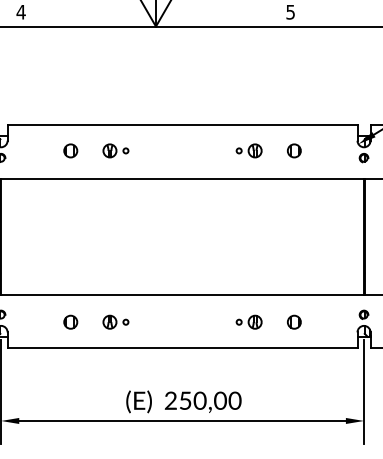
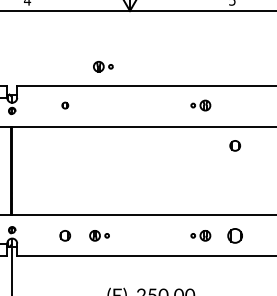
part: (70, 150) -> (65, 105), size x0.6
part: (115, 150) -> (103, 66), moved
part: (294, 150) -> (235, 145), moved
part: (294, 321) -> (235, 235), size x1.4

